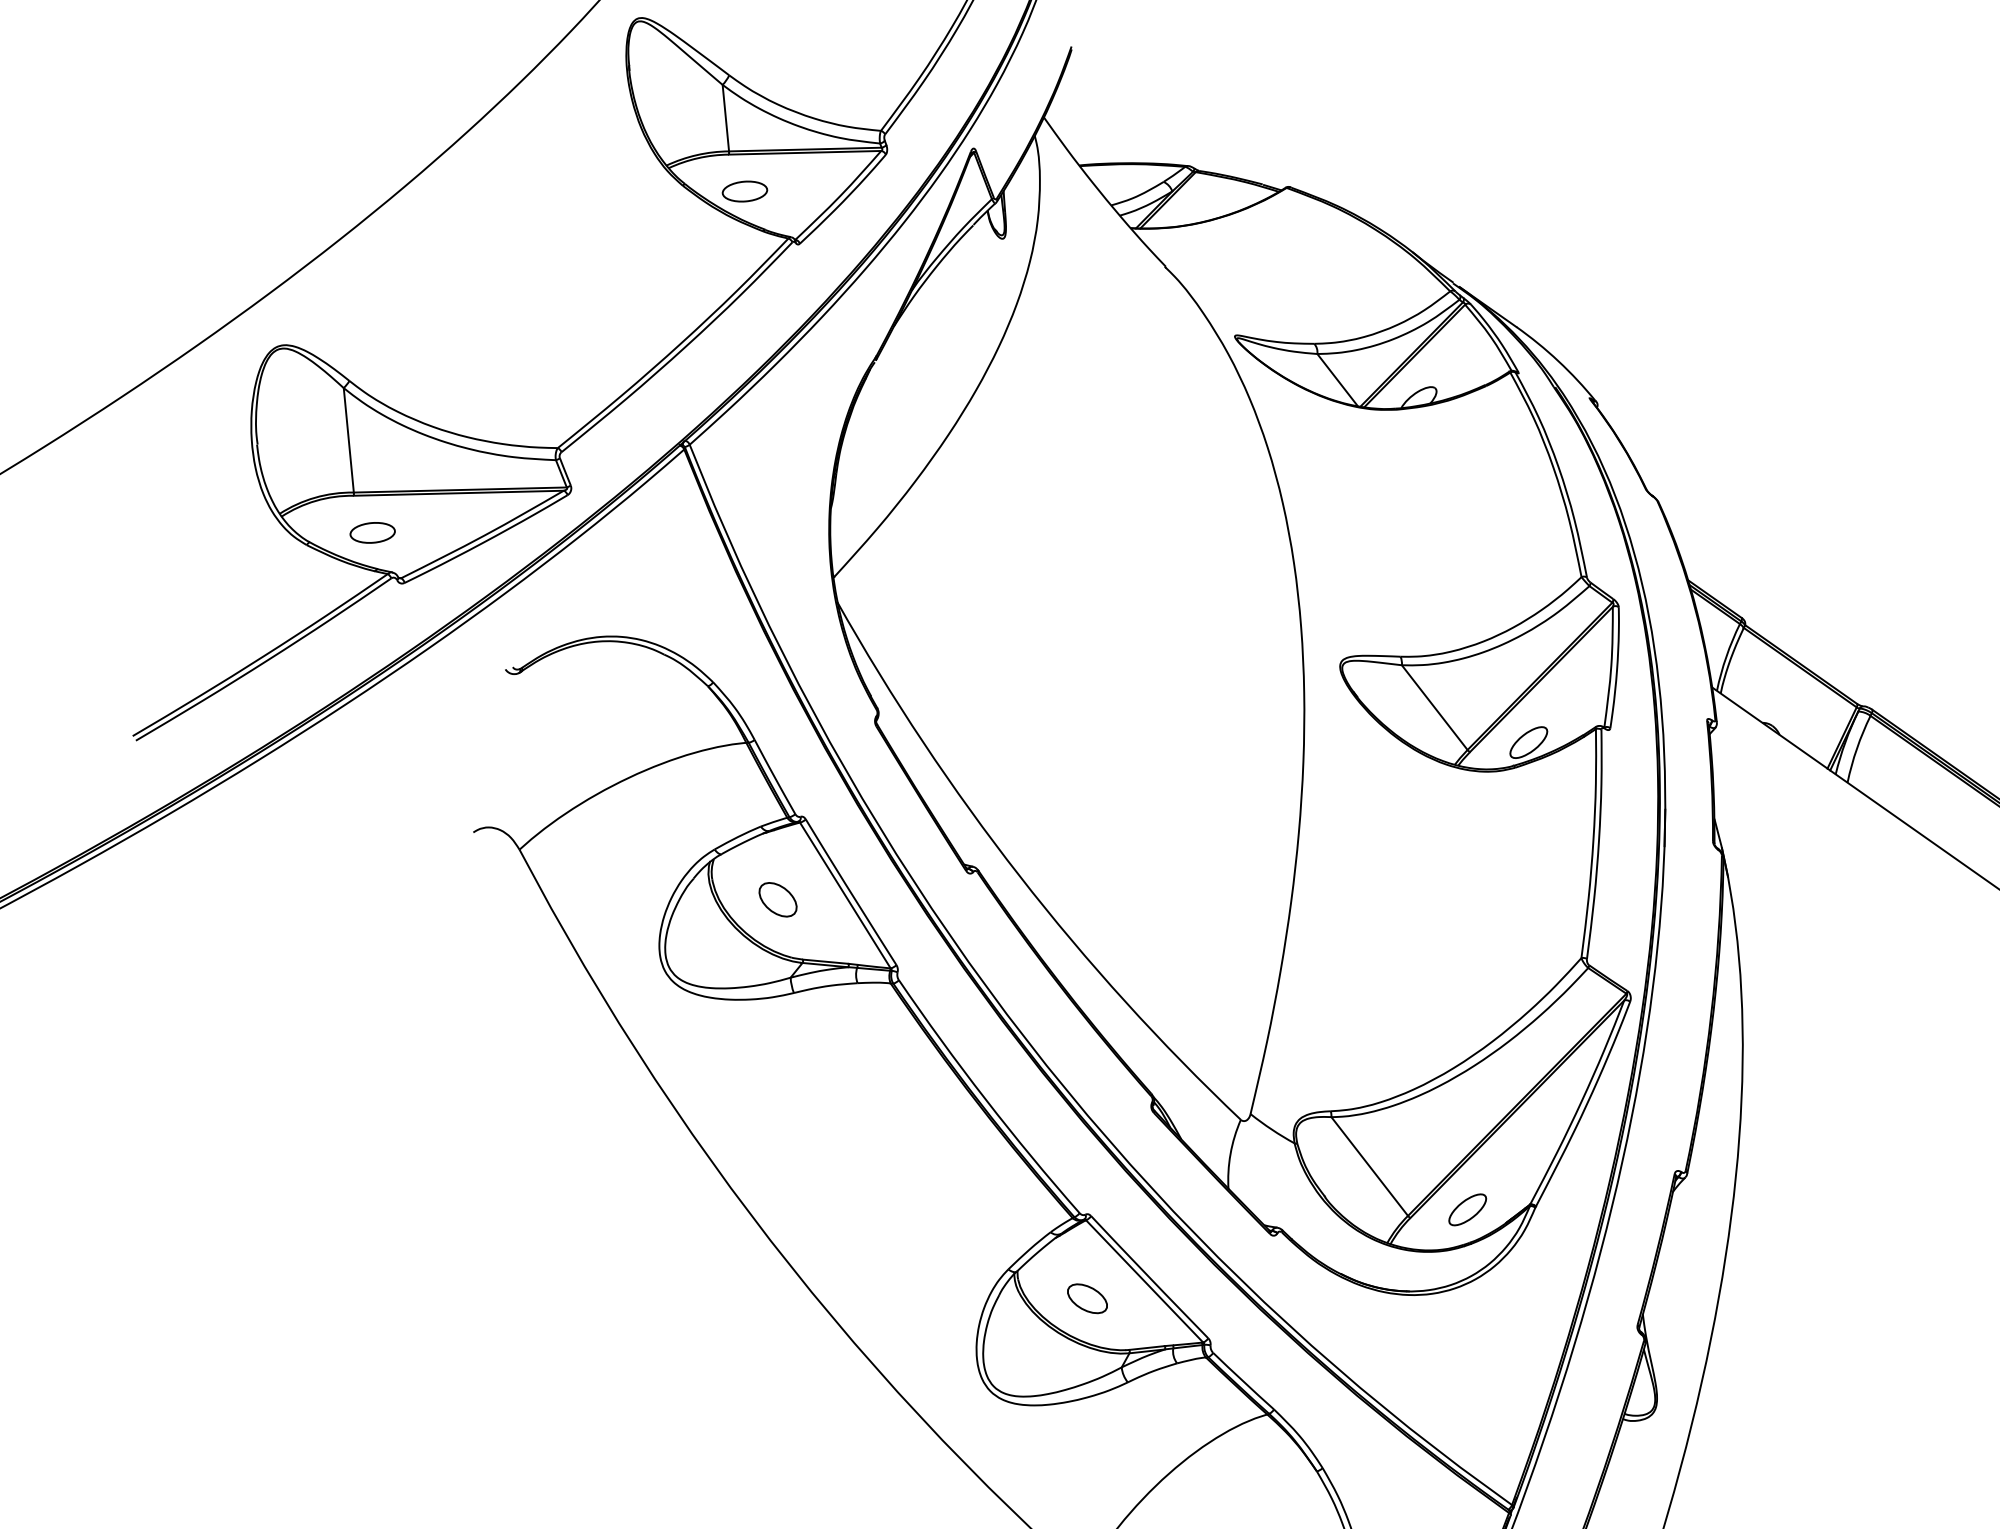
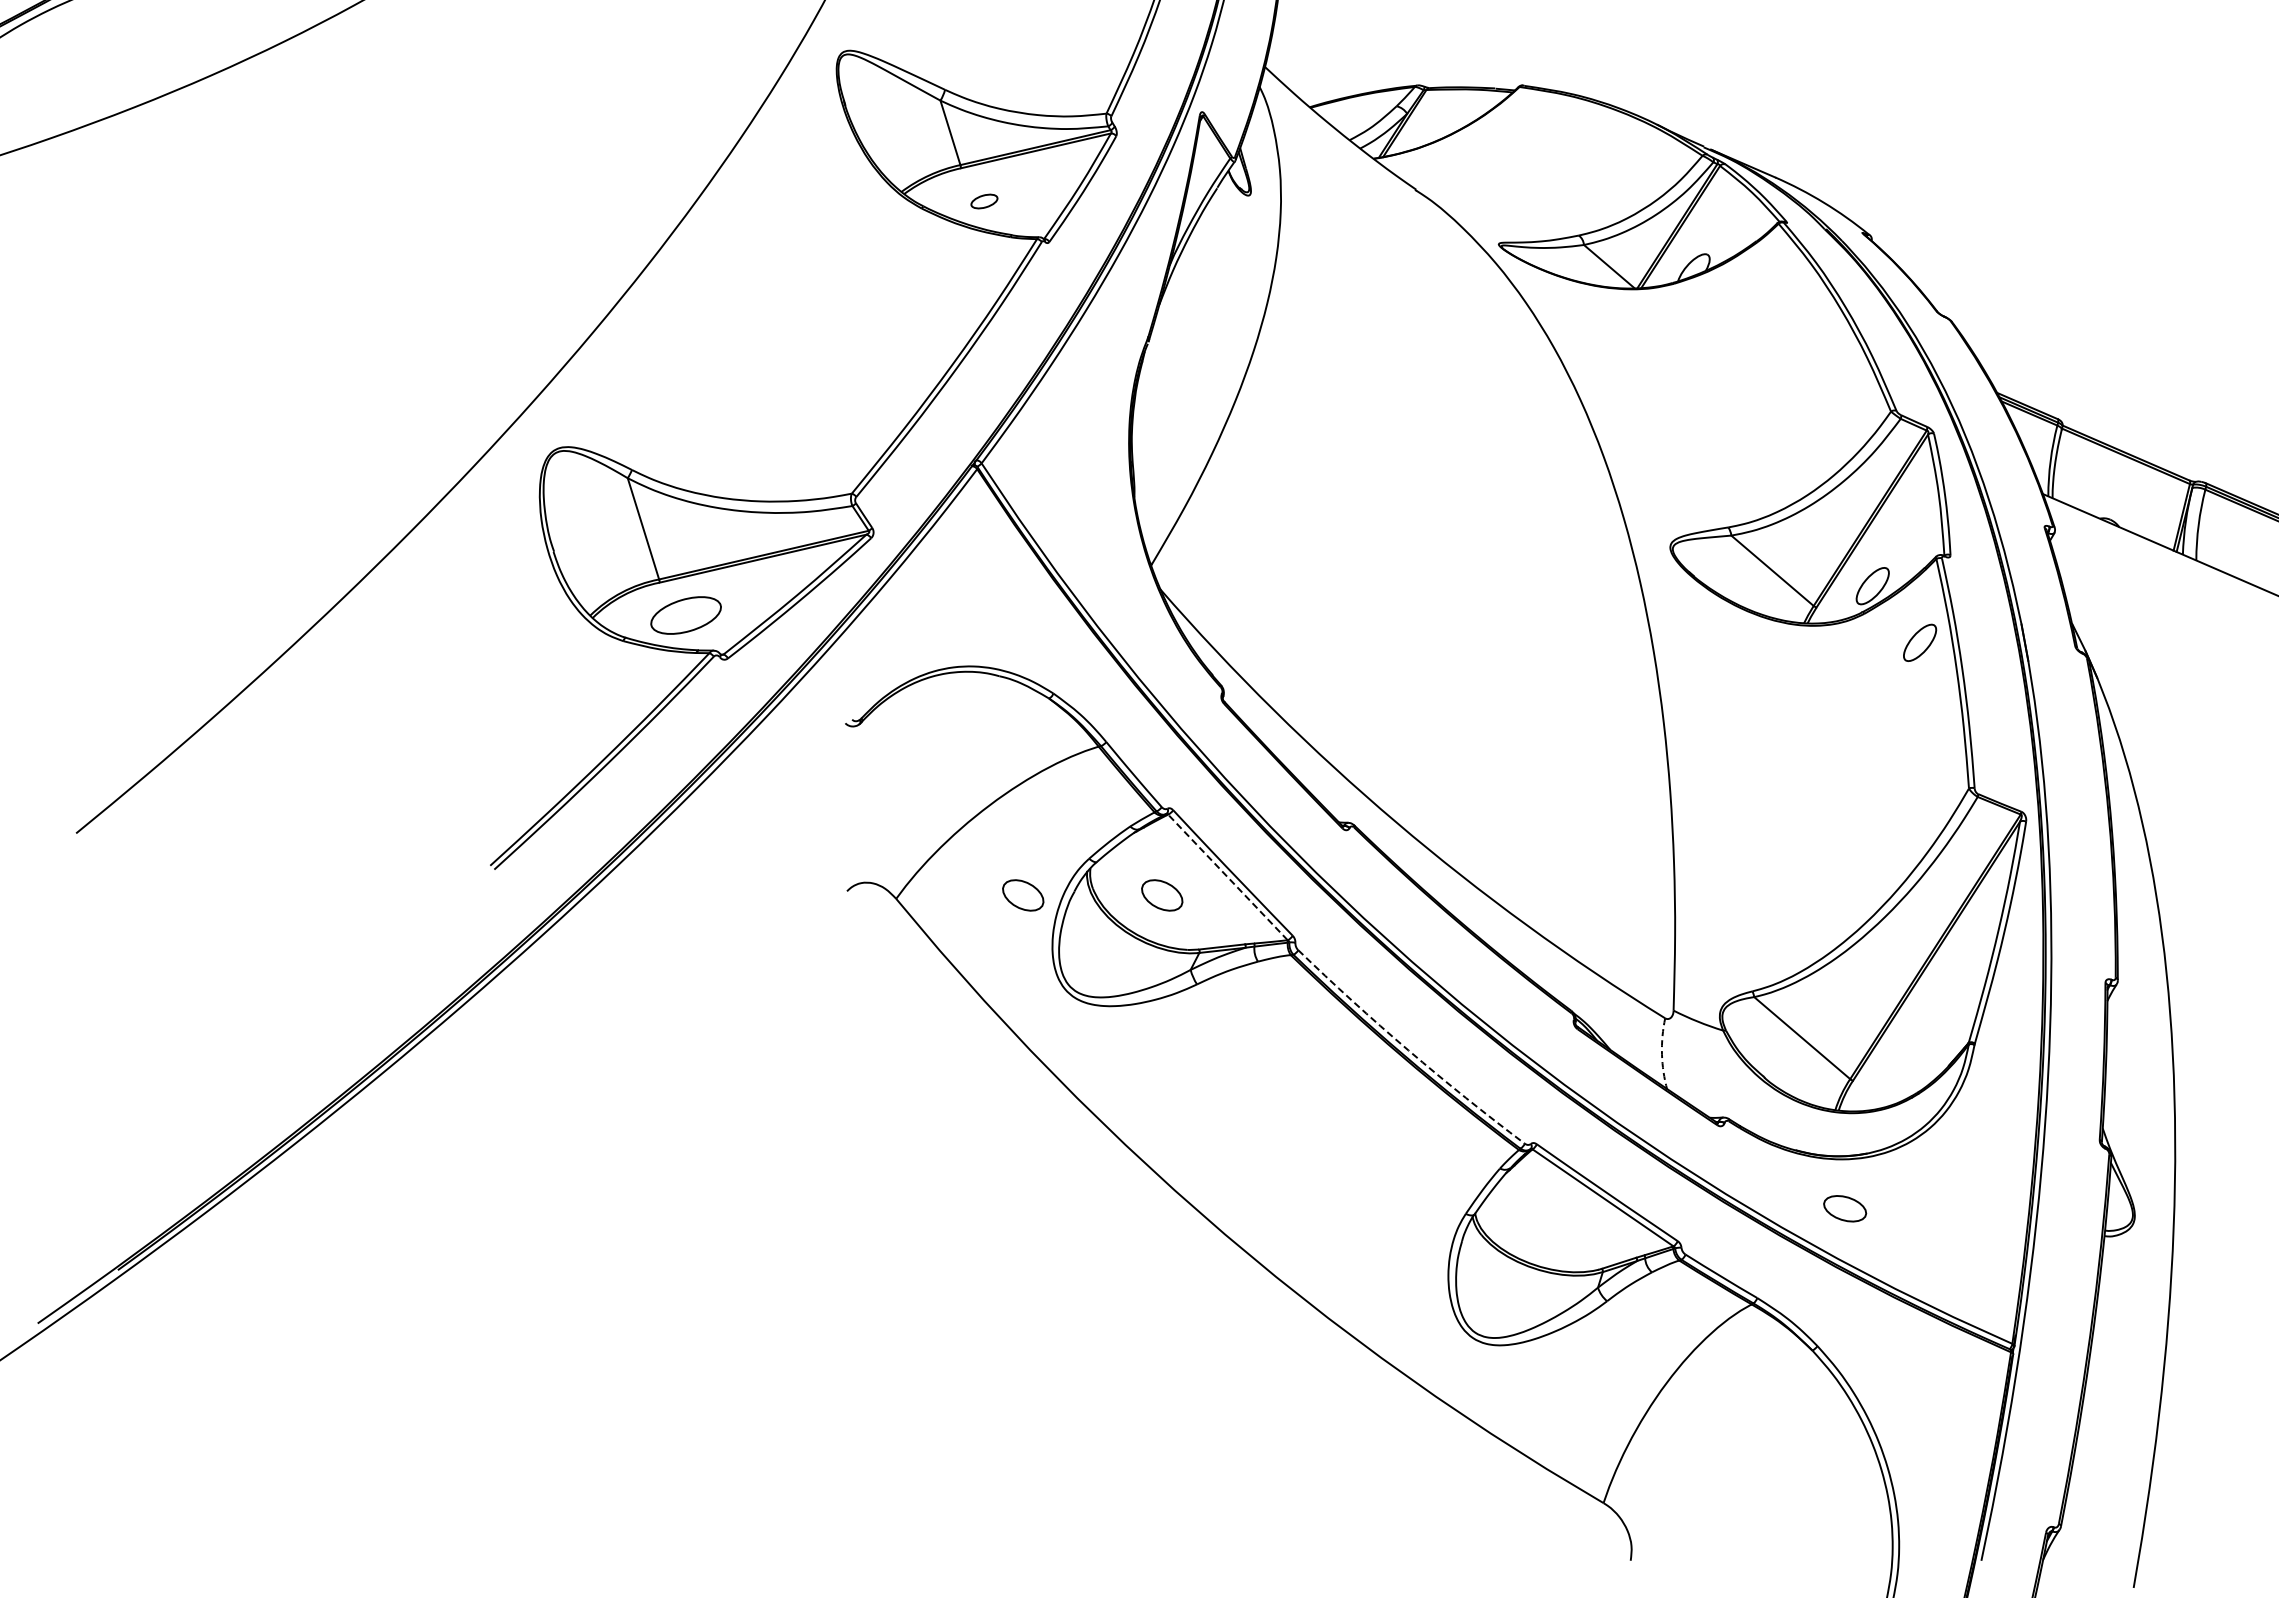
part: (745, 191) -> (984, 201), size x0.6
part: (372, 532) -> (685, 615), size x1.6
part: (643, 871) -> (1023, 895), added
line: (844, 895) -> (1227, 877), solid -> dashed
arc: (985, 1099) -> (1408, 1050), solid -> dashed
arc: (1230, 1154) -> (1661, 1054), solid -> dashed
part: (1468, 1209) -> (1920, 642), moved
part: (1087, 1298) -> (1845, 1208), moved

